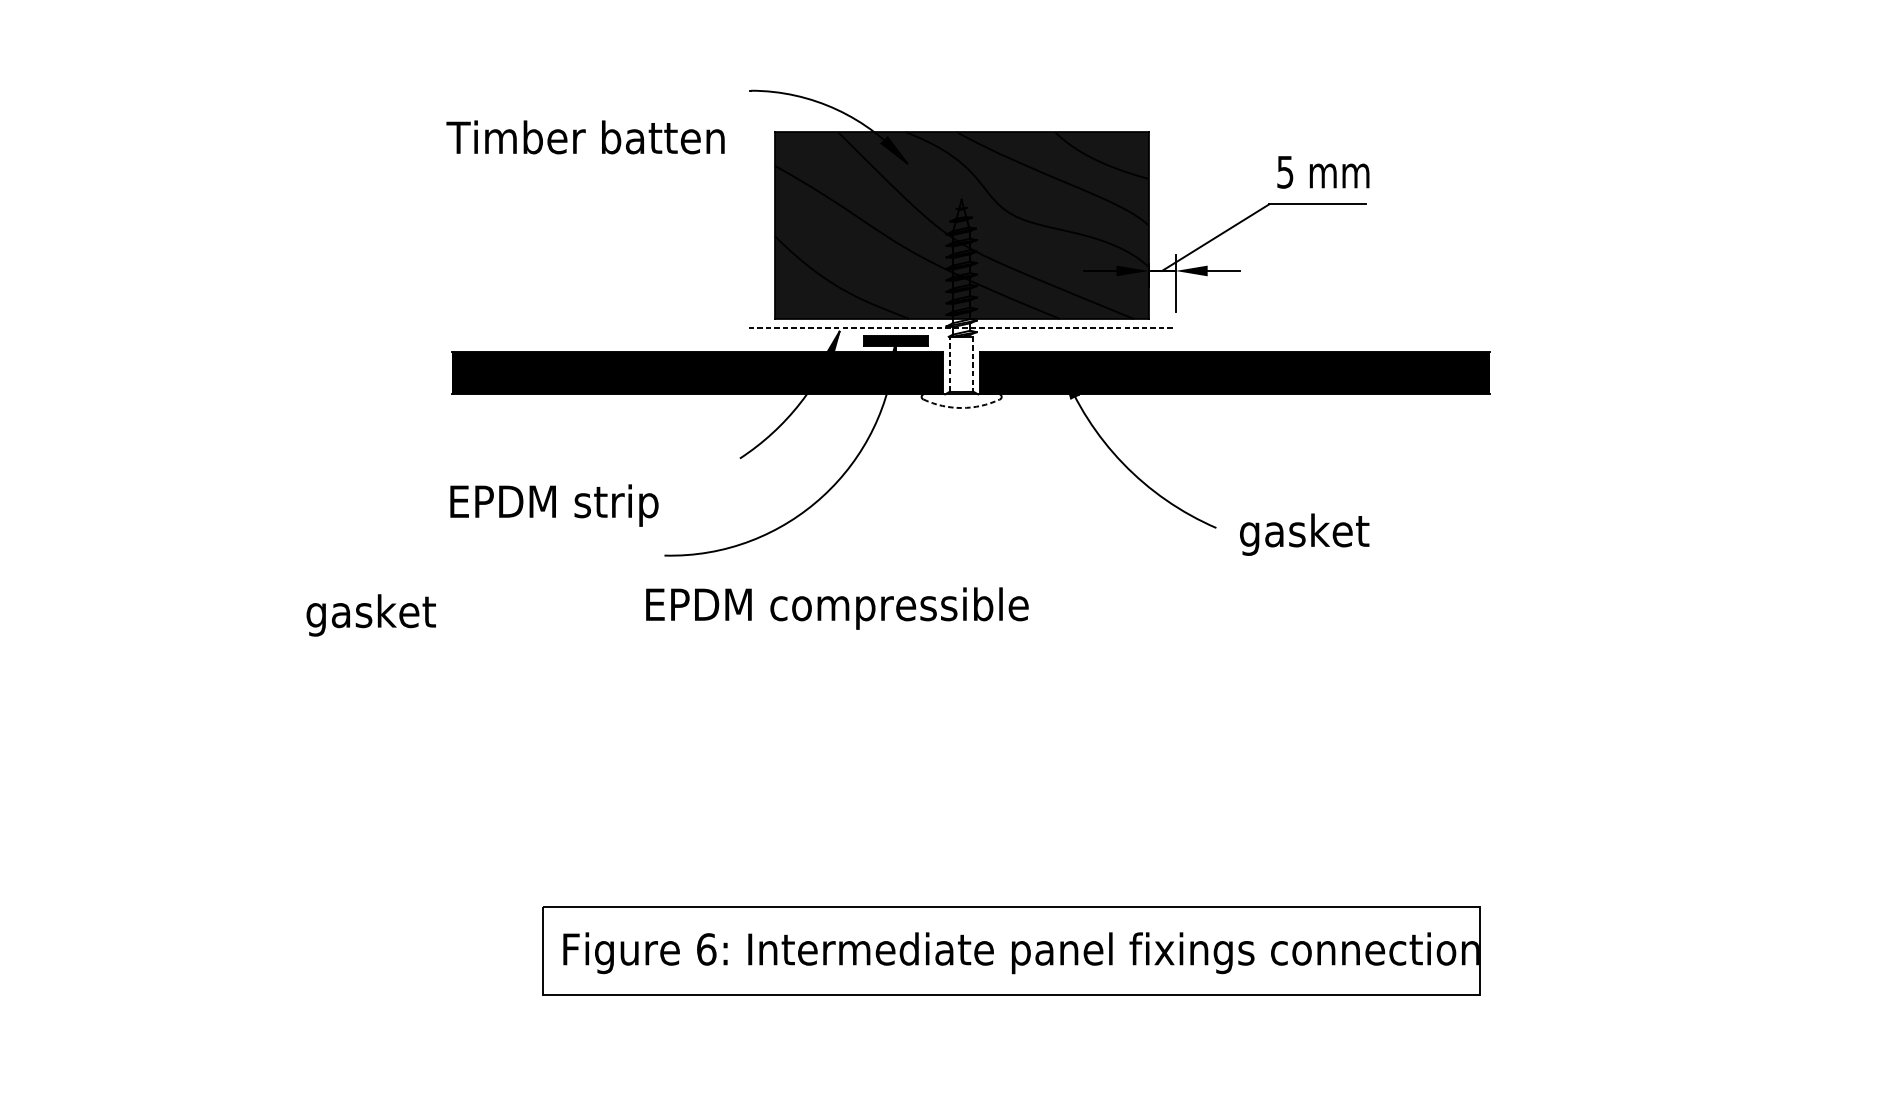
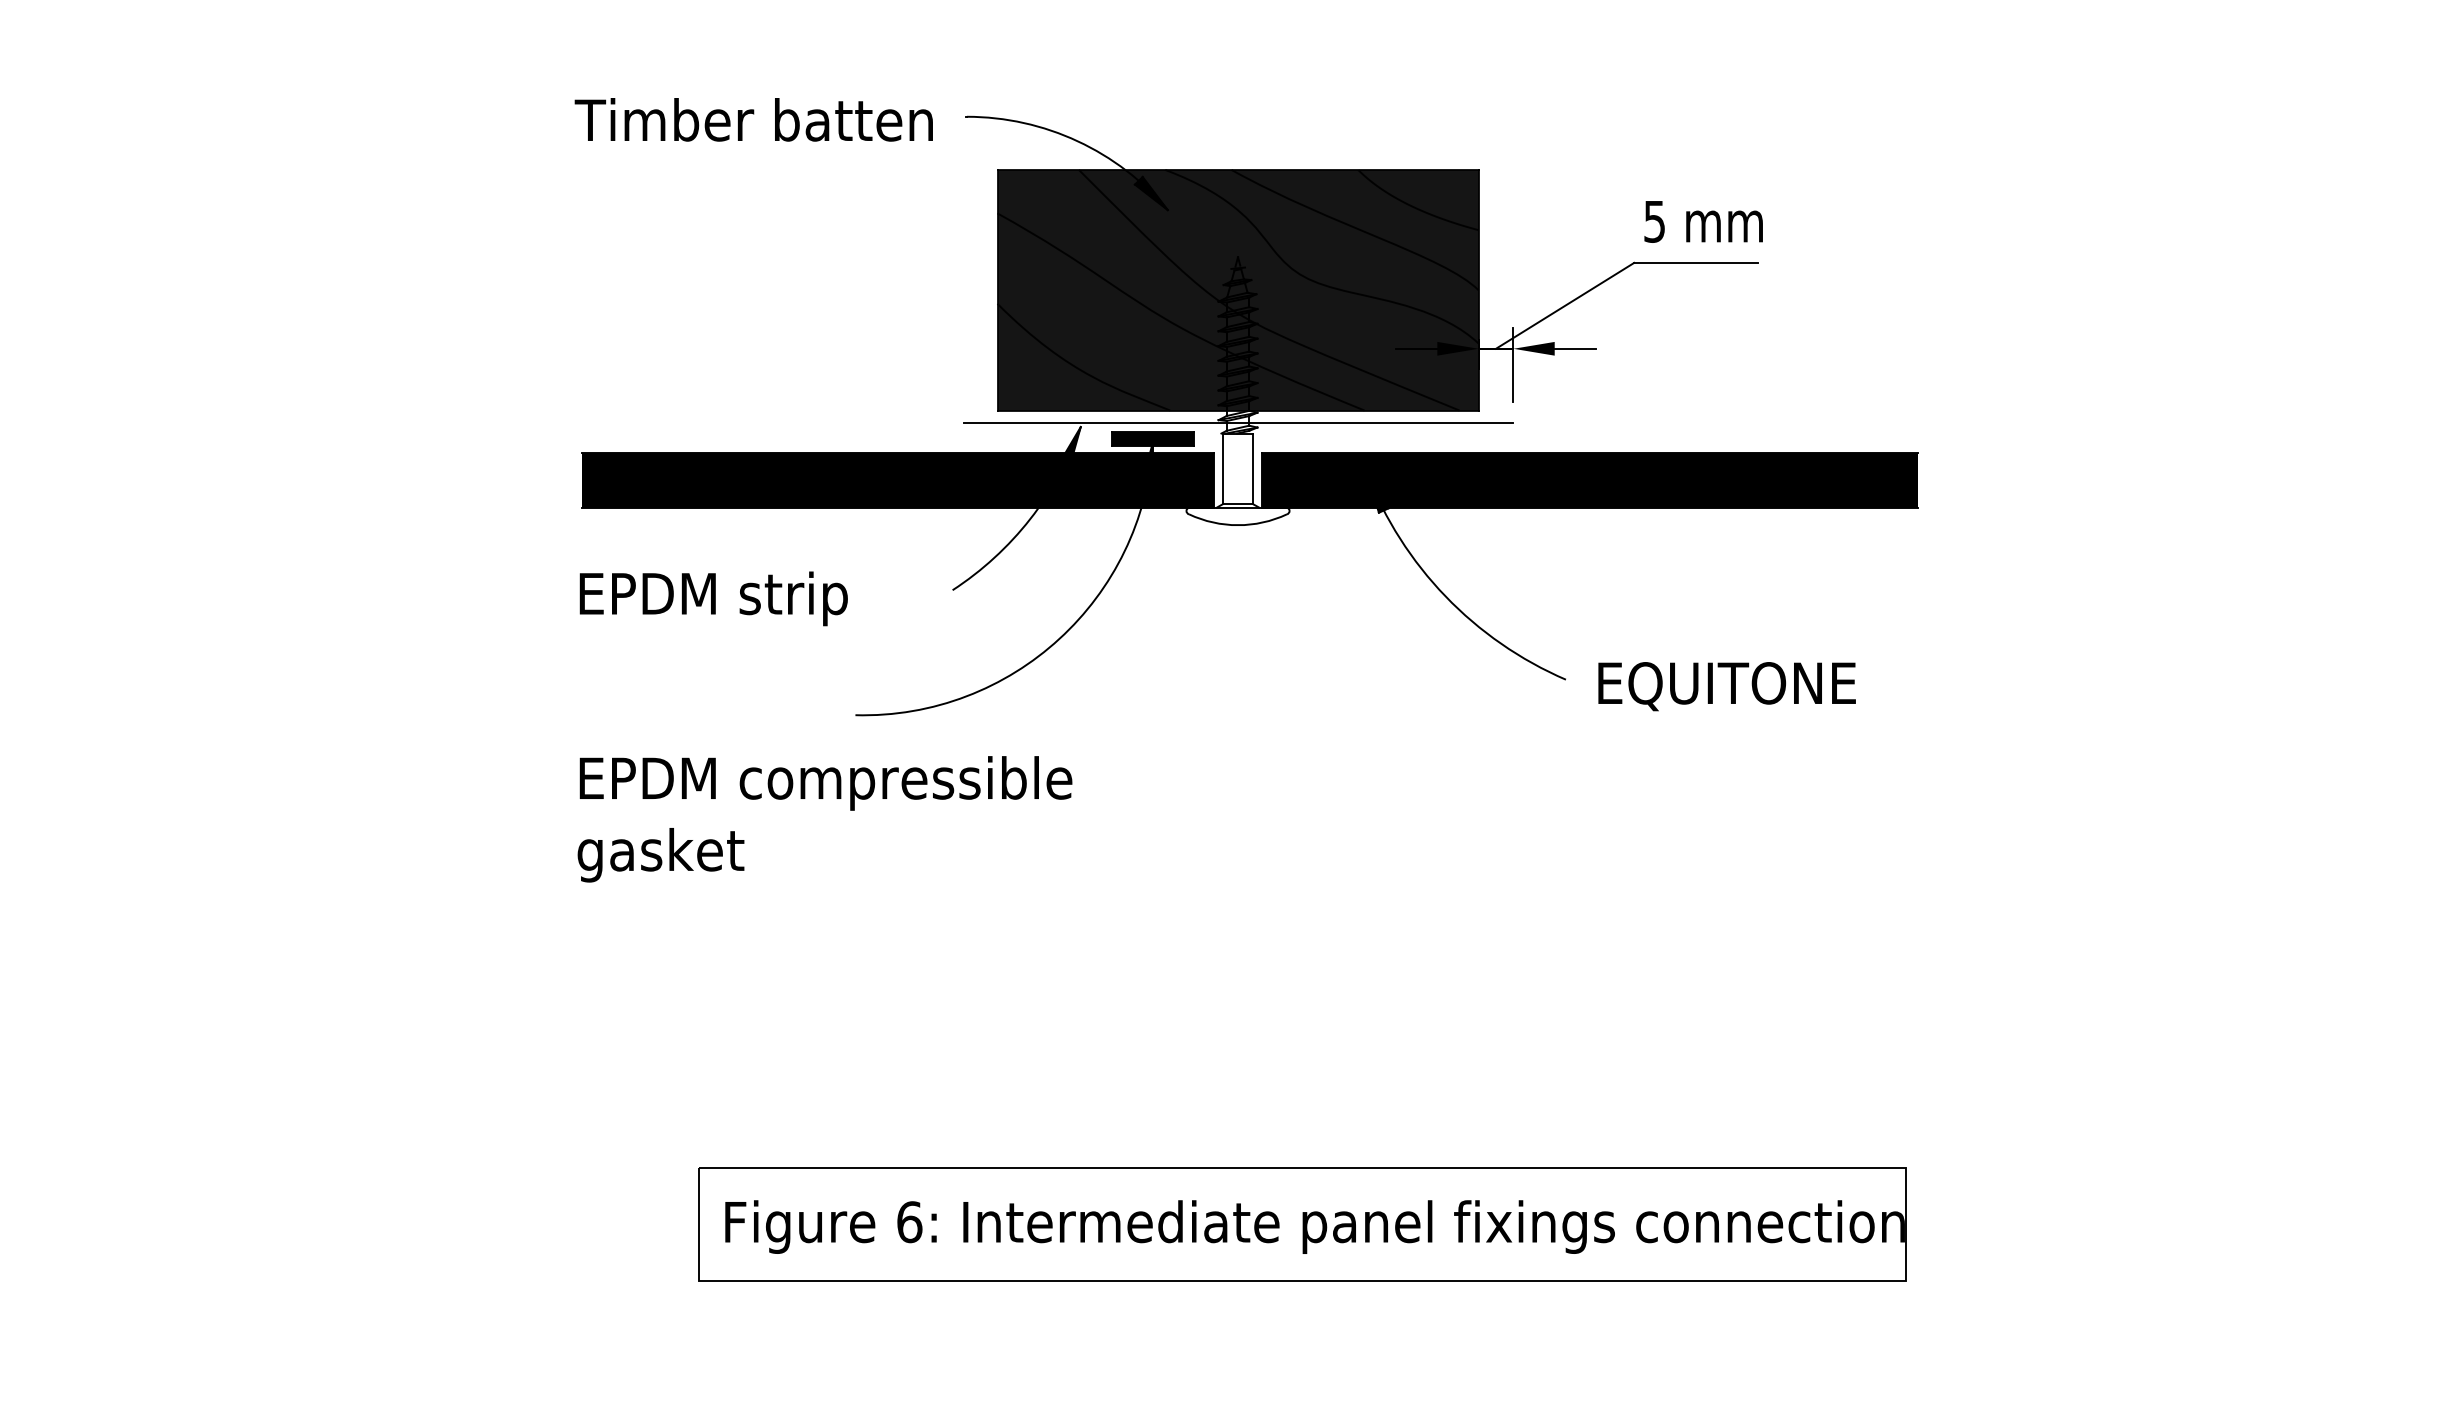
text: (585, 137) -> (753, 119), moved
line: (962, 328) -> (1238, 422), dashed -> solid
line: (950, 363) -> (1223, 468), dashed -> solid
line: (972, 364) -> (1252, 469), dashed -> solid
arc: (962, 408) -> (1238, 525), dashed -> solid
text: (554, 505) -> (713, 598), moved
text: (1340, 534) -> (1725, 688), gasket -> EQUITONE
text: (836, 608) -> (825, 783), moved
text: (370, 615) -> (660, 855), moved

